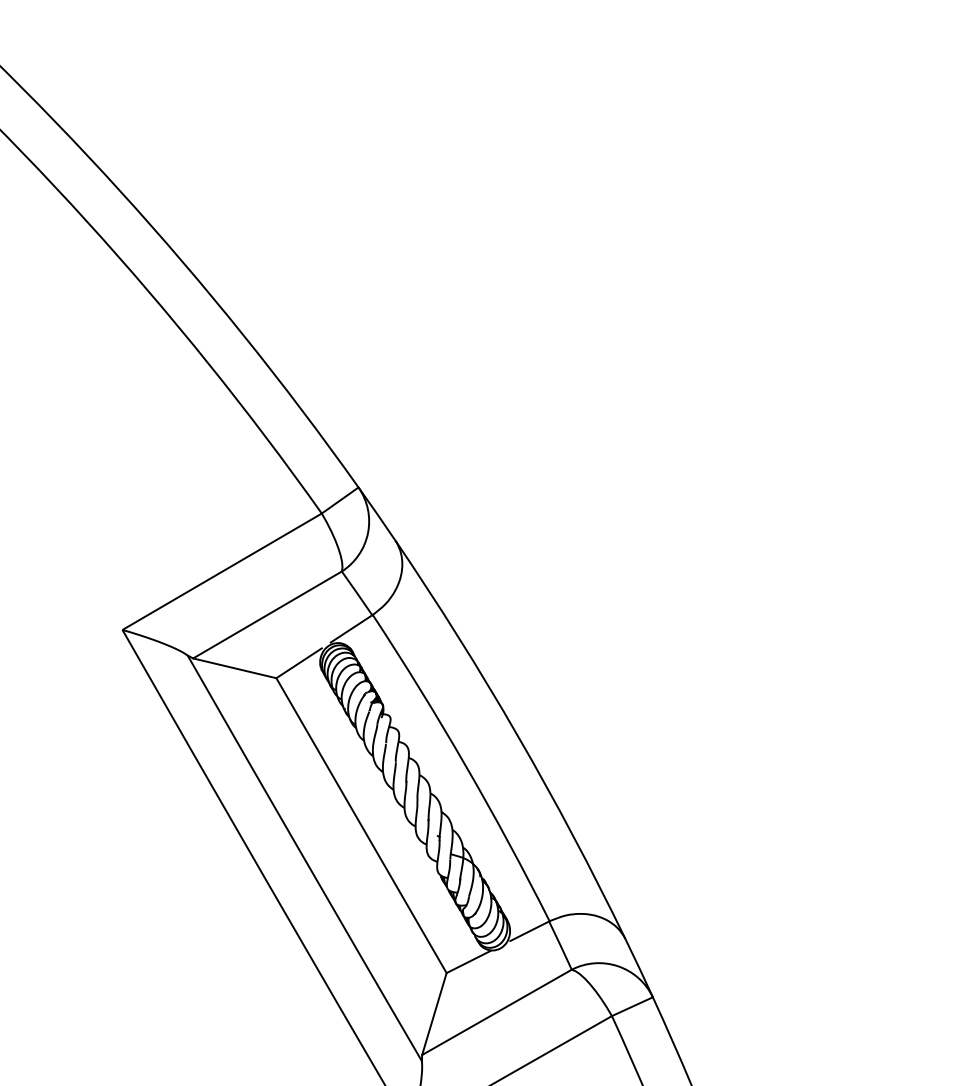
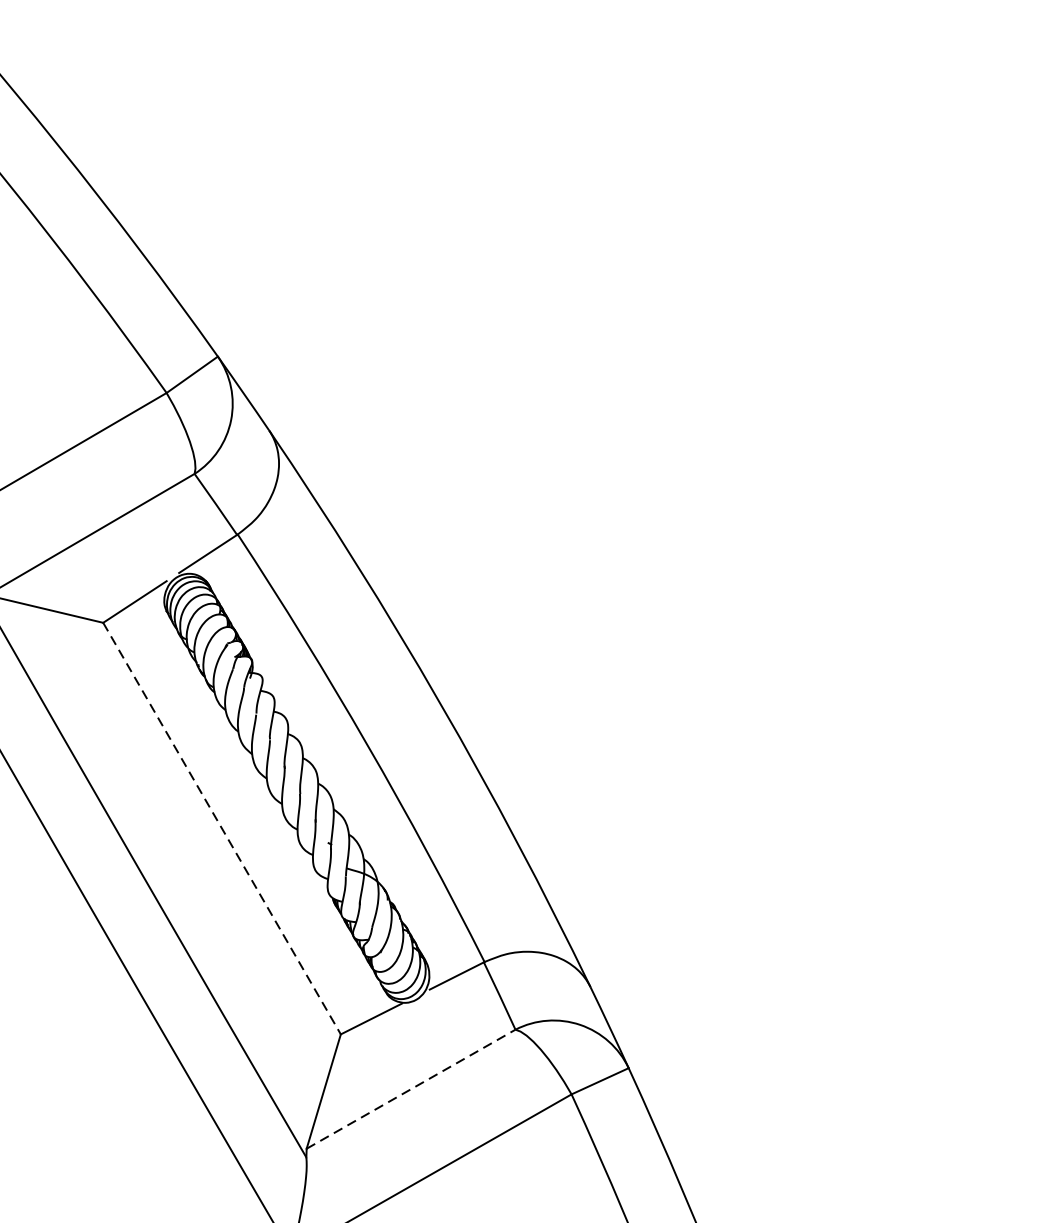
line: (361, 826) -> (222, 829), solid -> dashed
line: (497, 1011) -> (411, 1087), solid -> dashed

